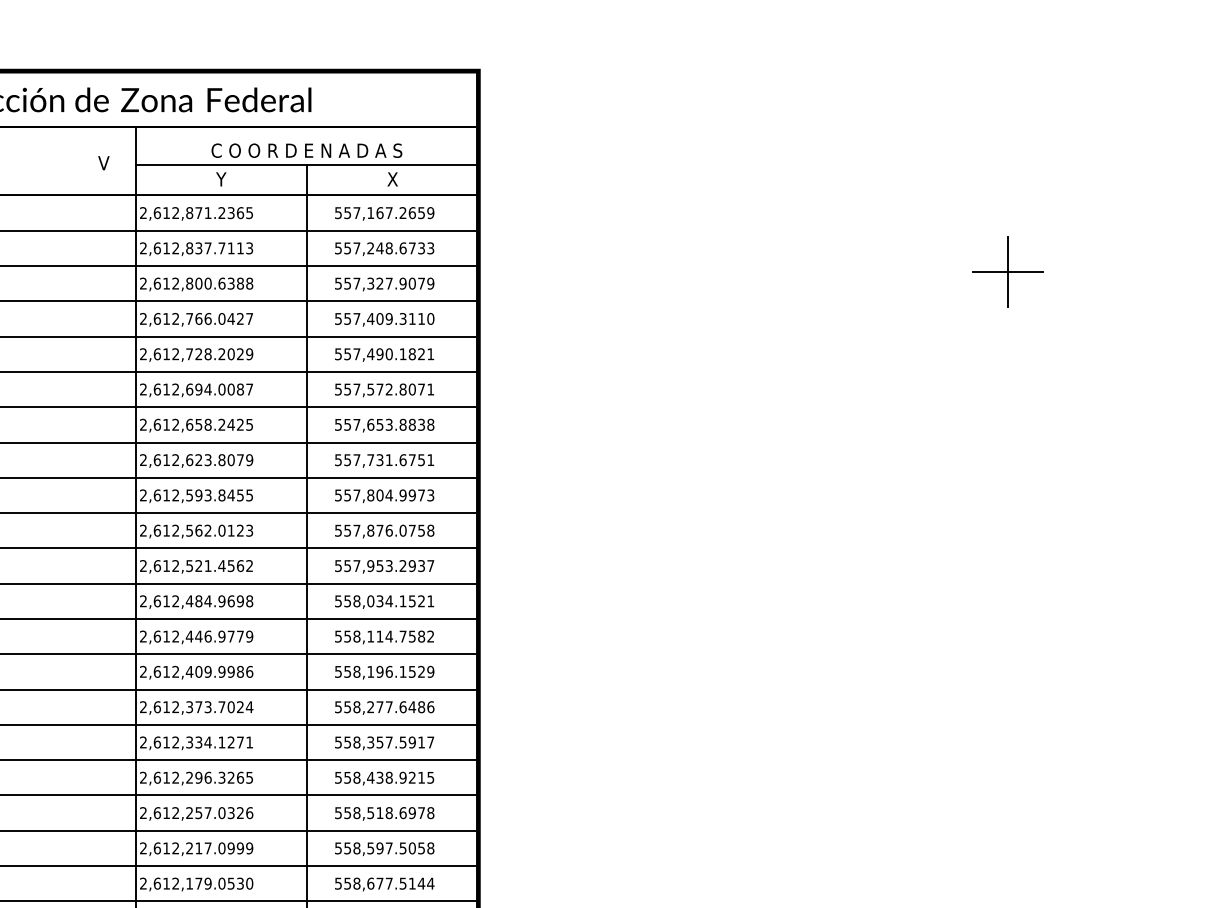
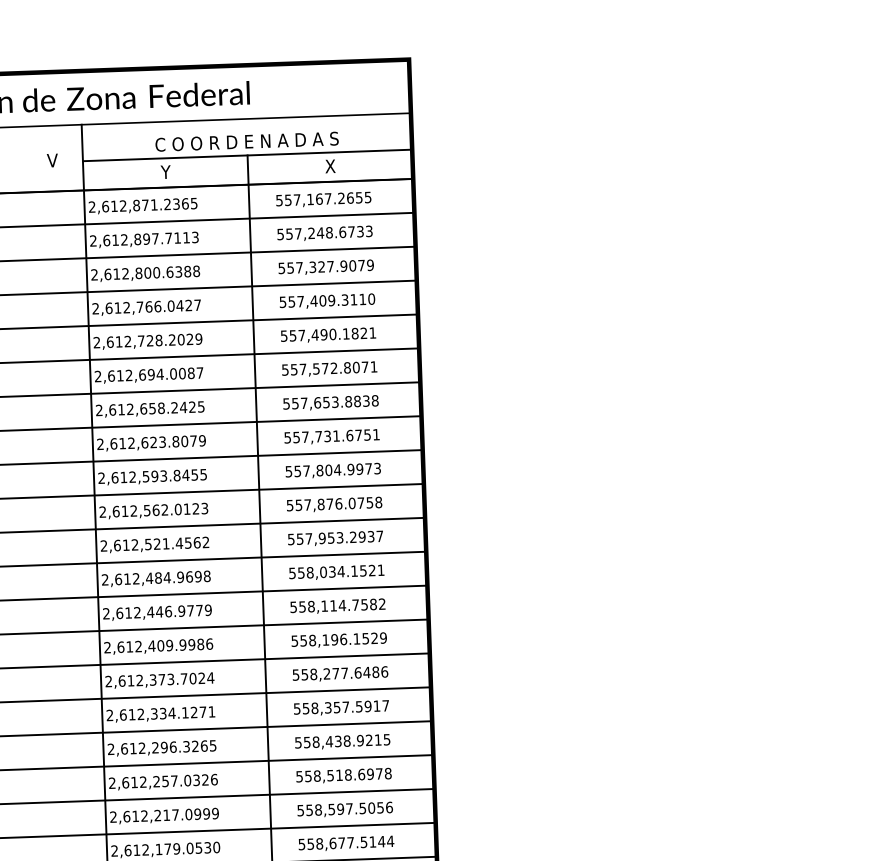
text: (430, 212) -> (367, 196), 557,167.2659 -> 557,167.2655
text: (198, 248) -> (146, 239), 2,612,837.7113 -> 2,612,897.7113
text: (430, 848) -> (389, 807), 558,597.5058 -> 558,597.5056

